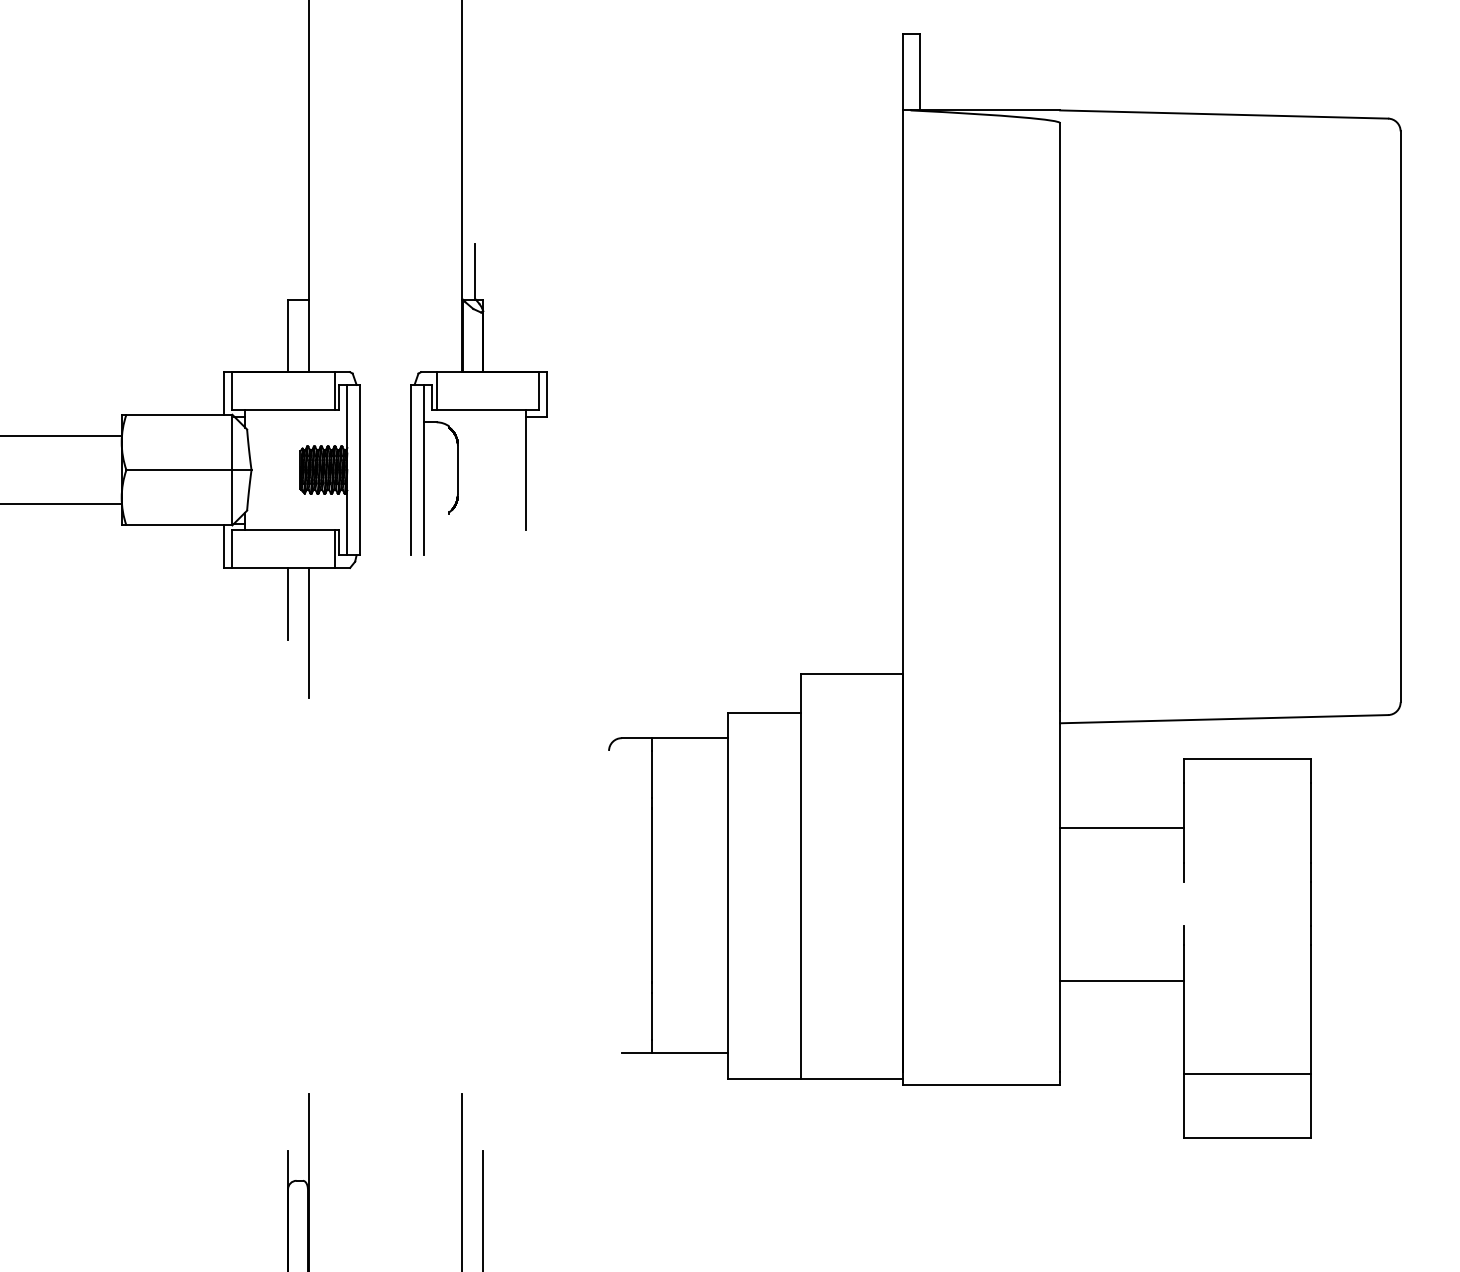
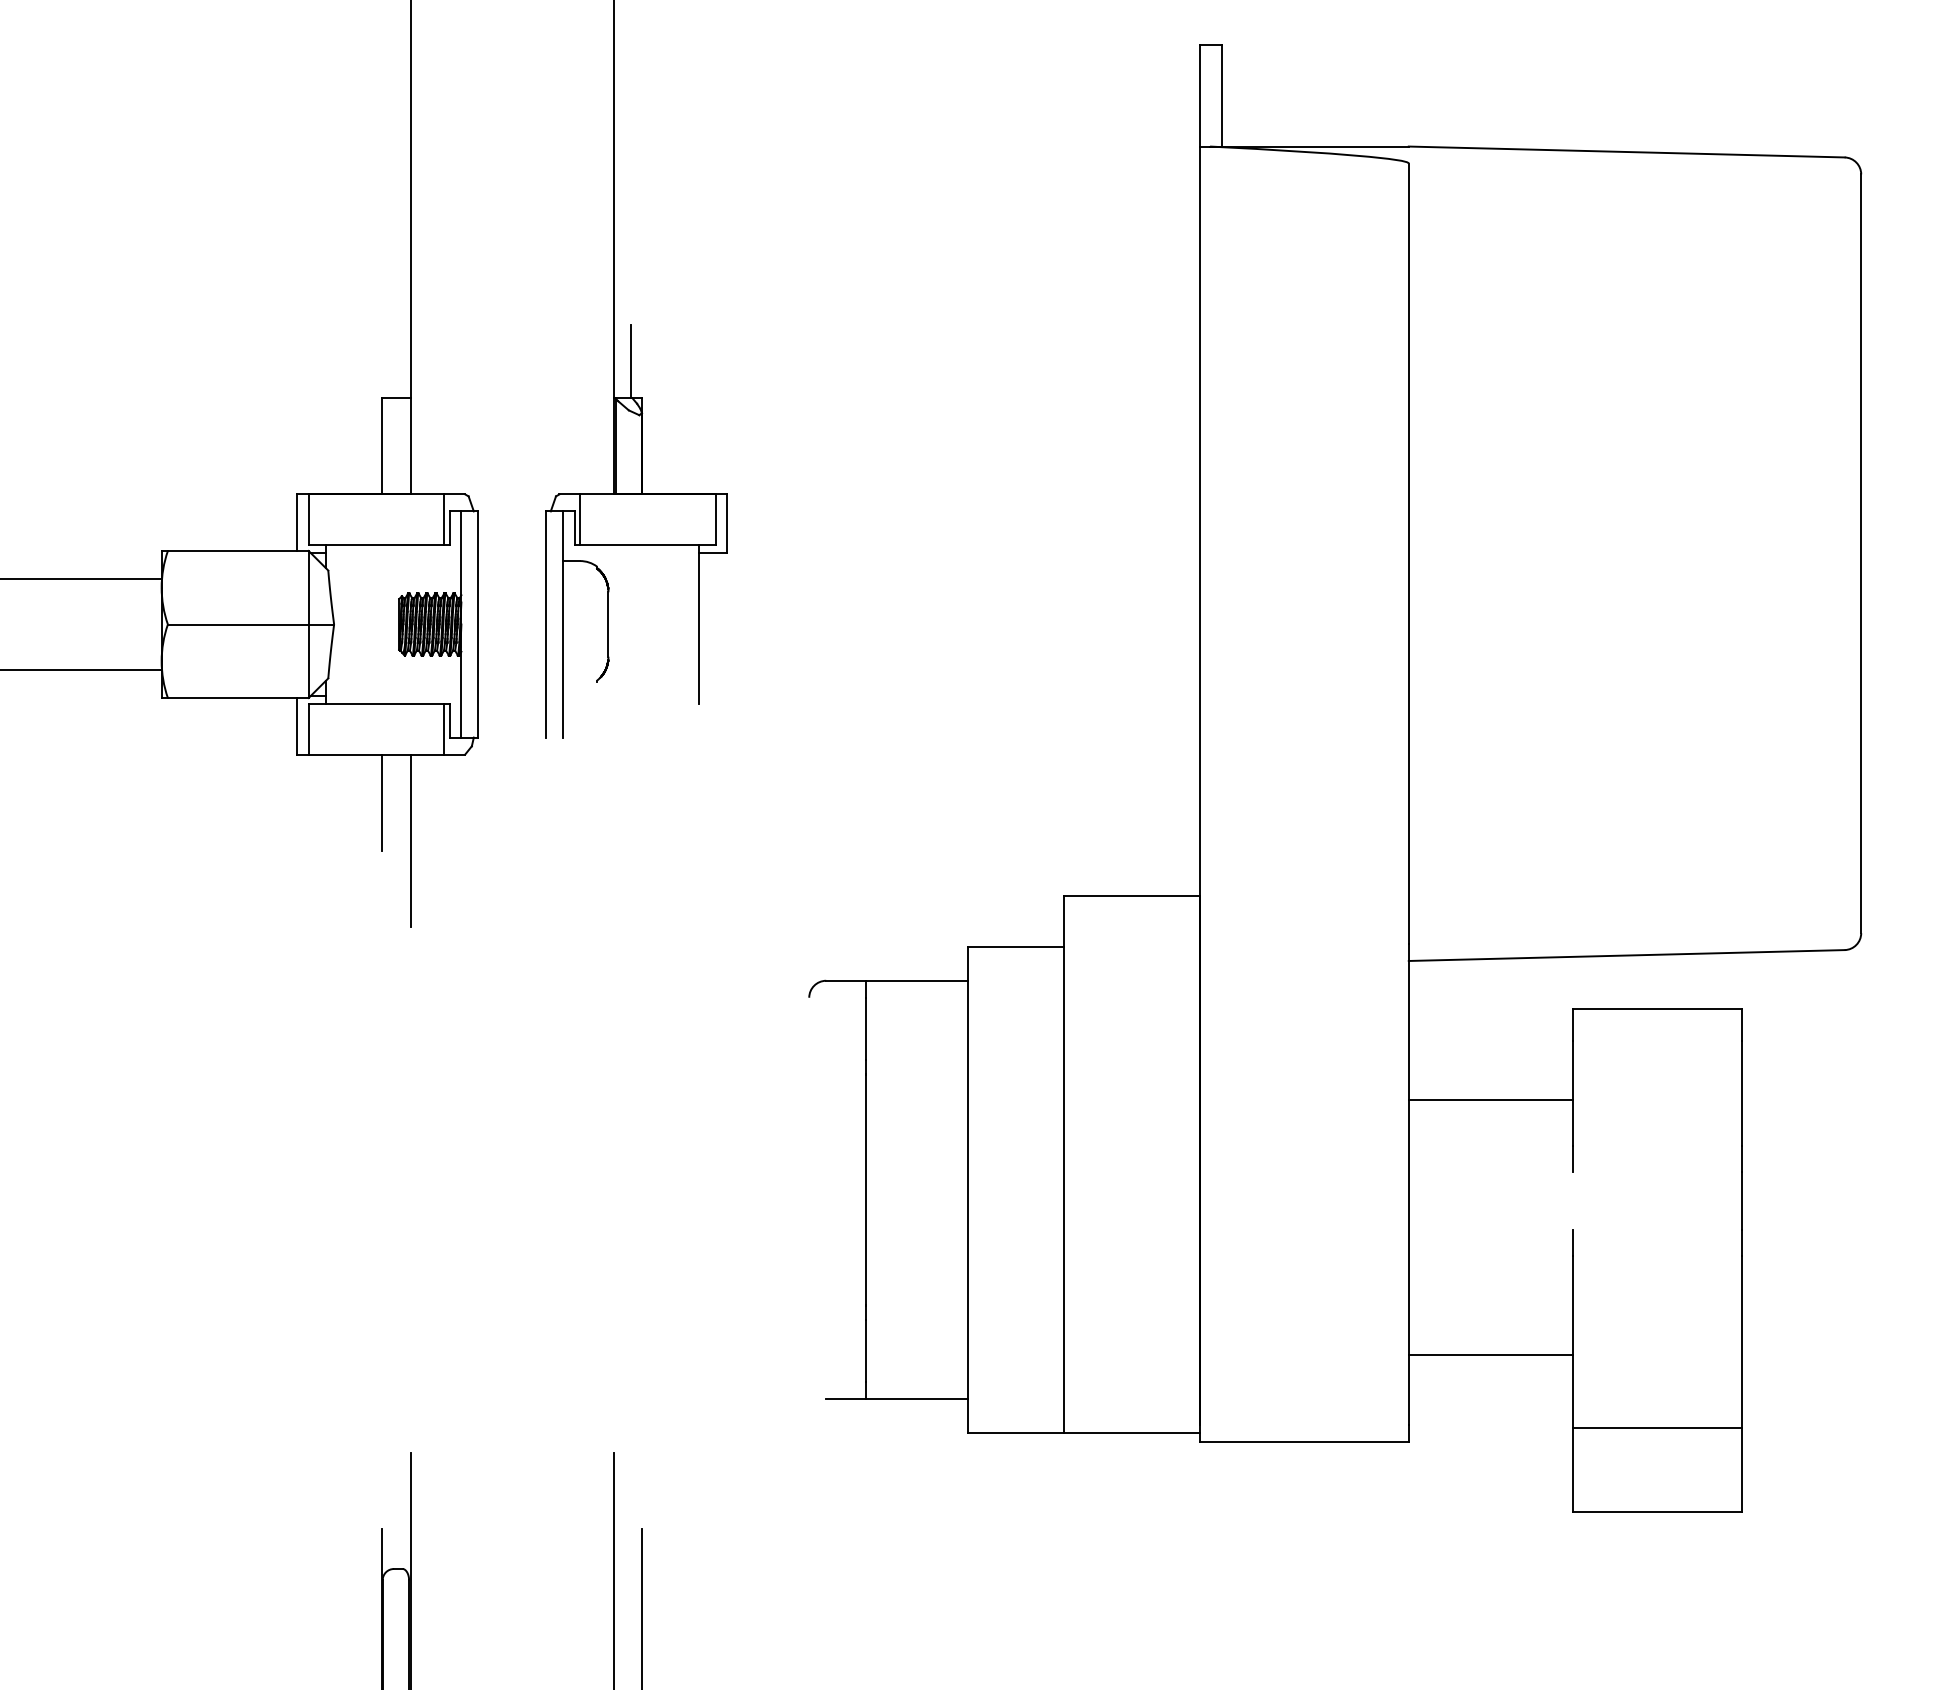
line: (1121, 981) -> (1490, 1355), moved

